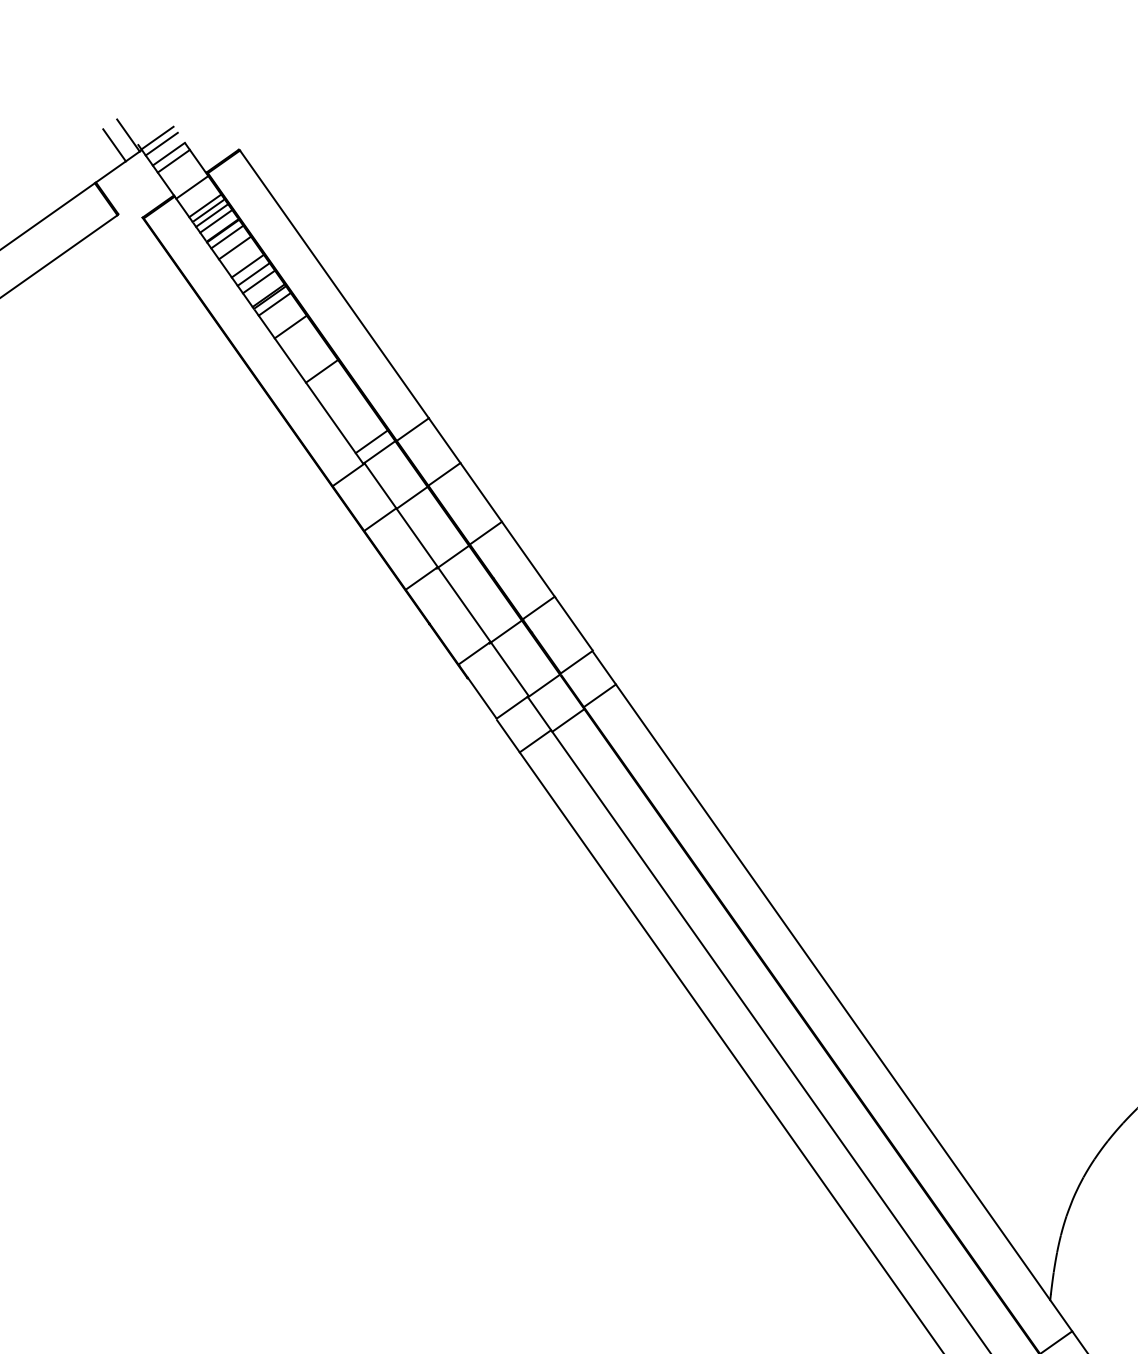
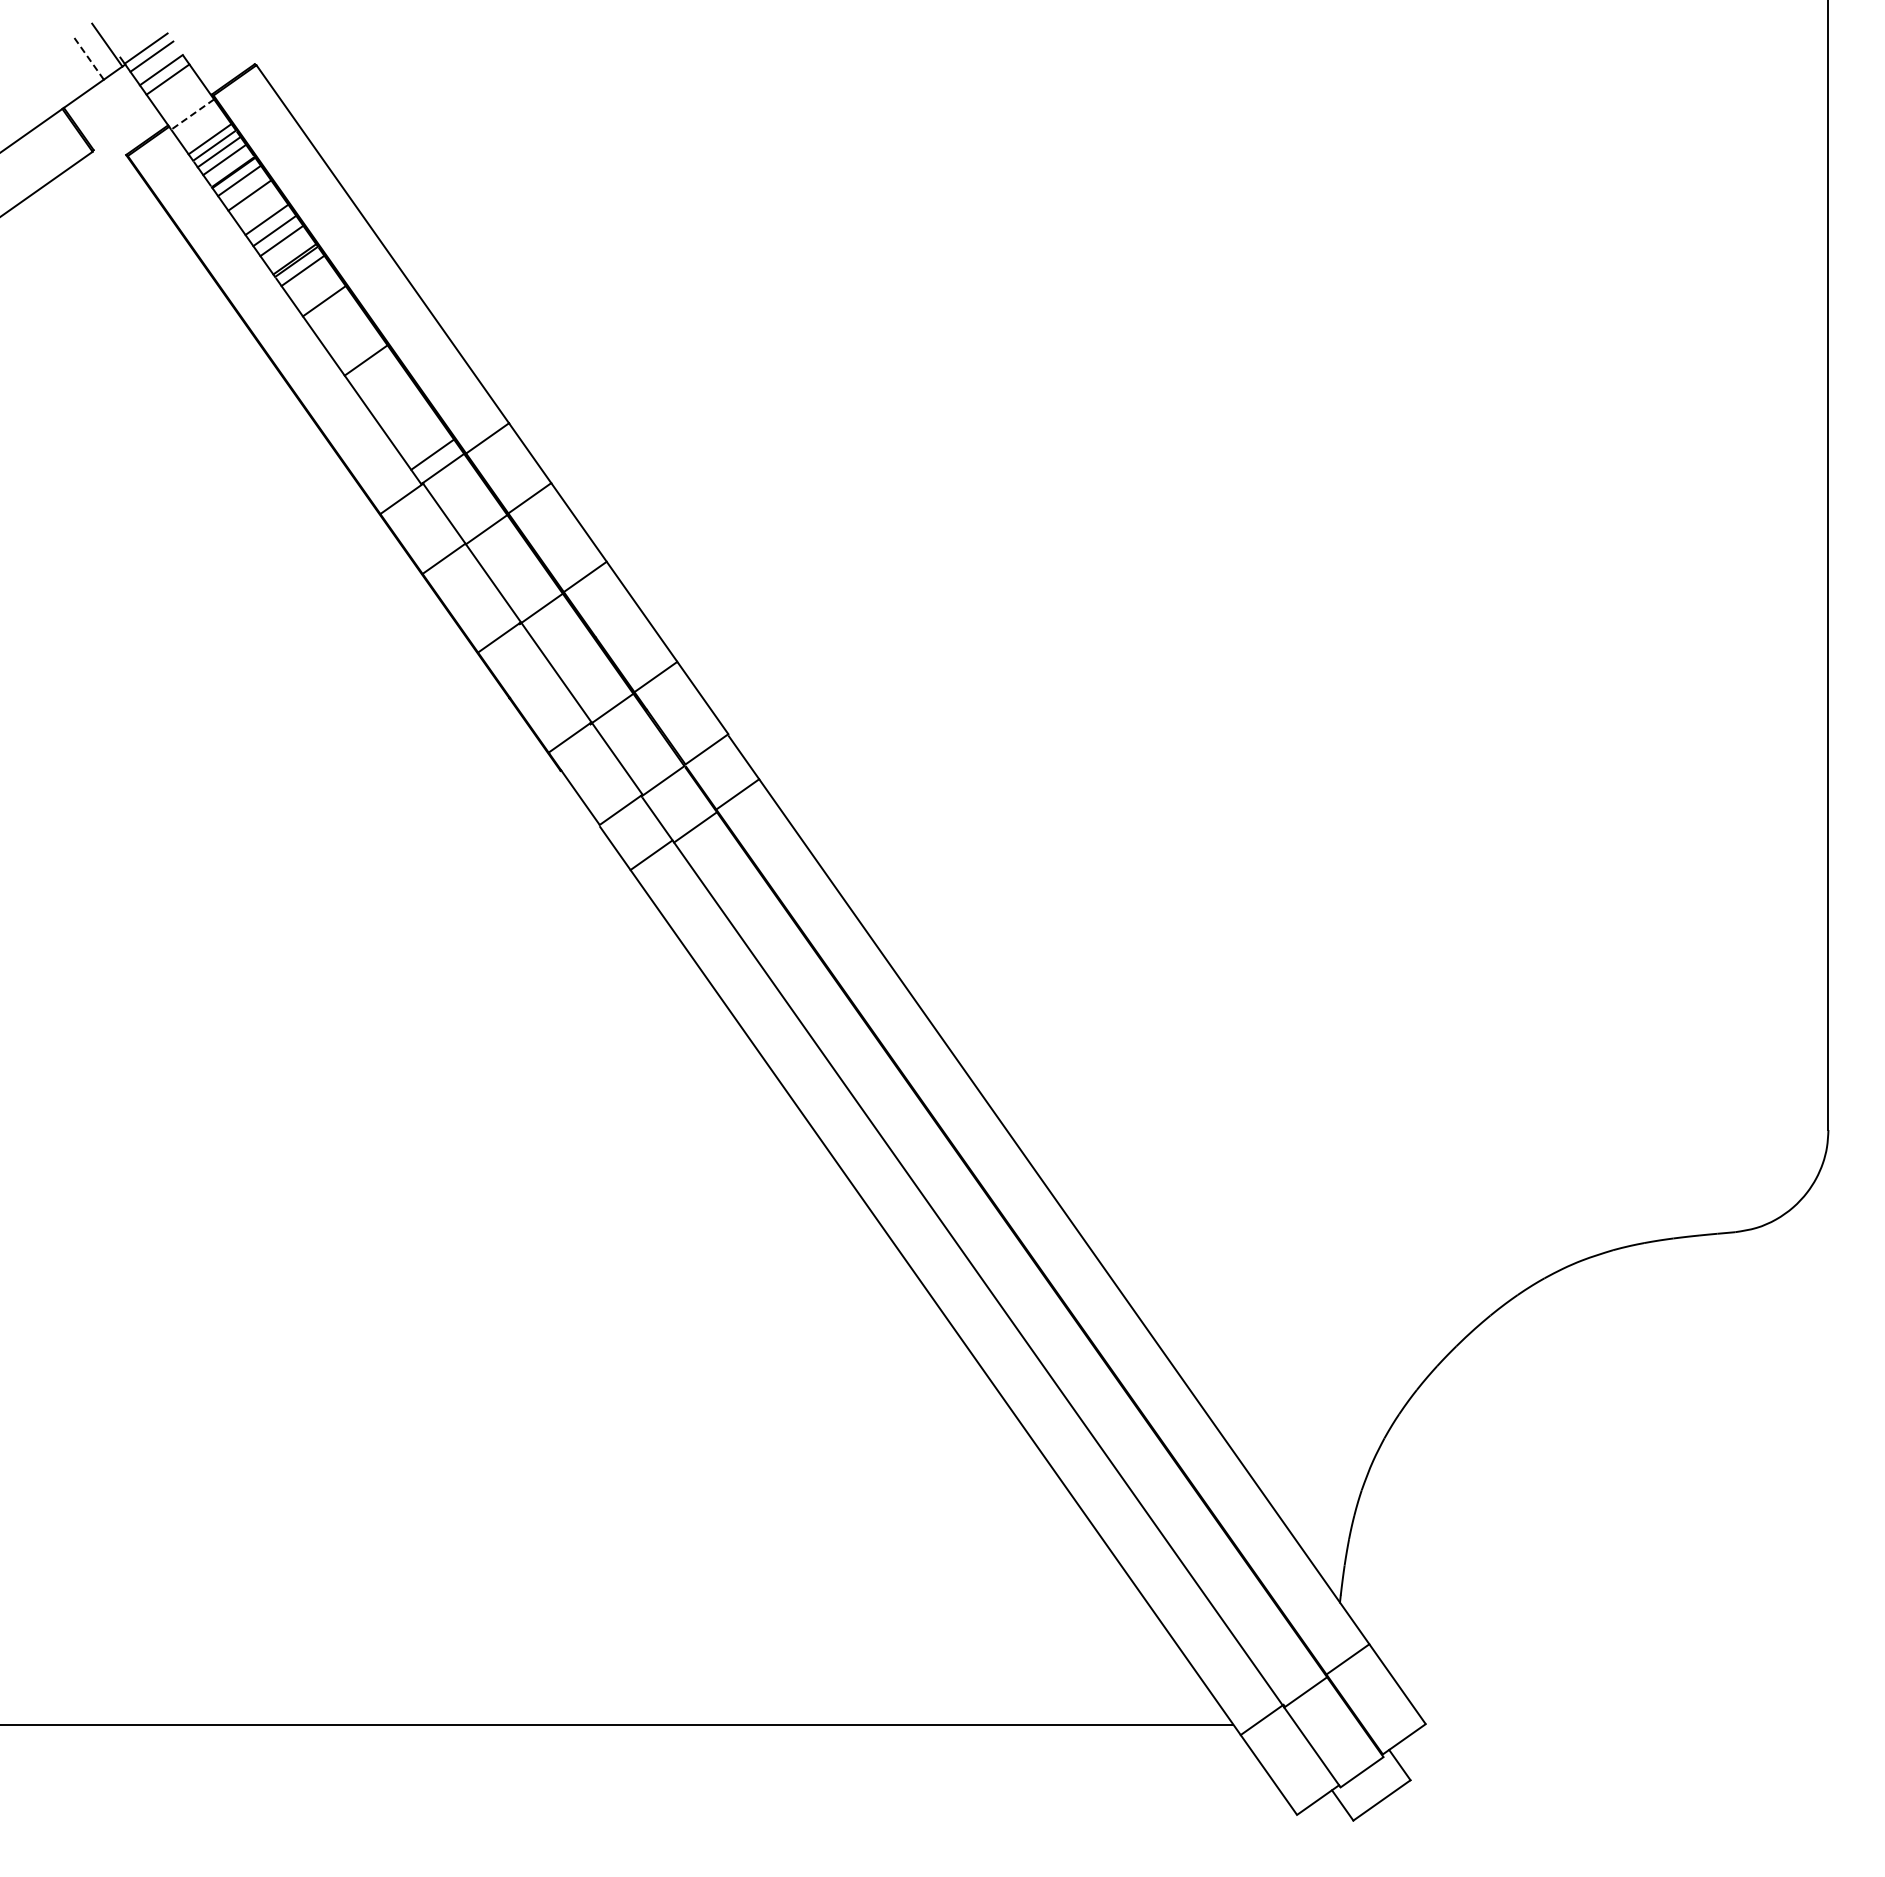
line: (114, 144) -> (88, 57), solid -> dashed
line: (192, 187) -> (192, 114), solid -> dashed

